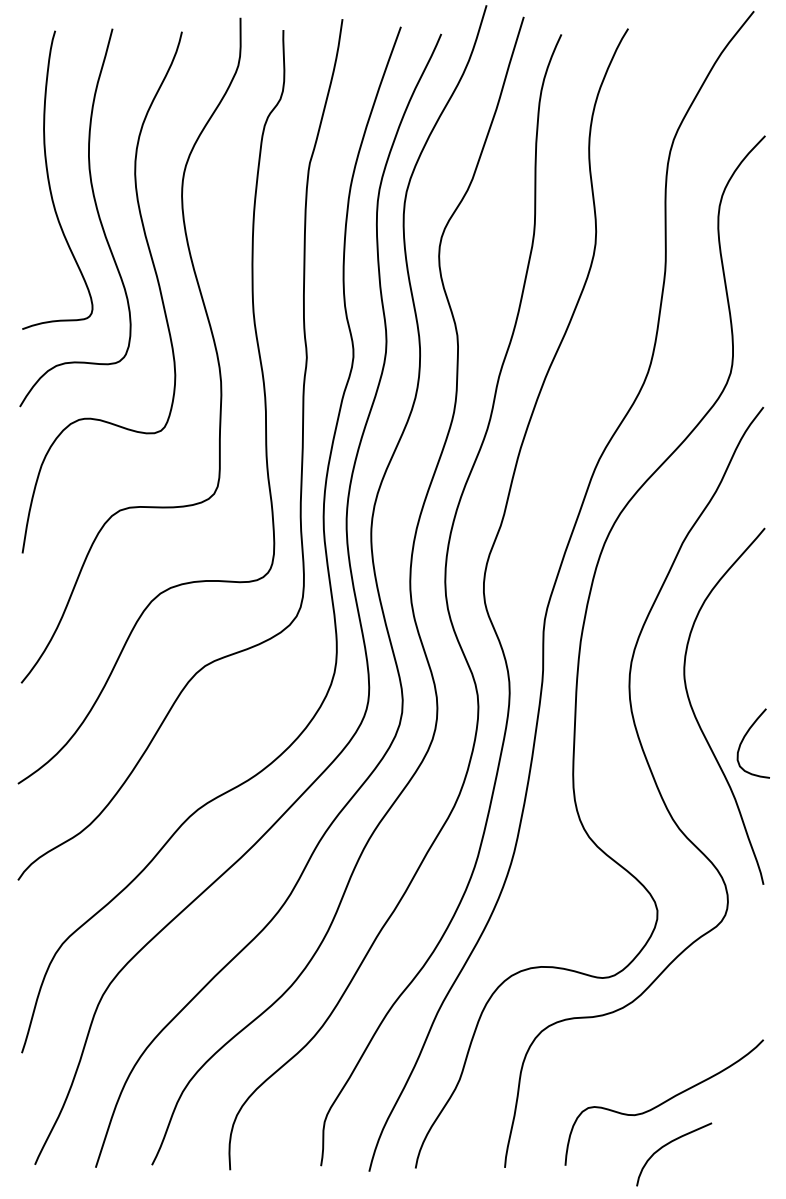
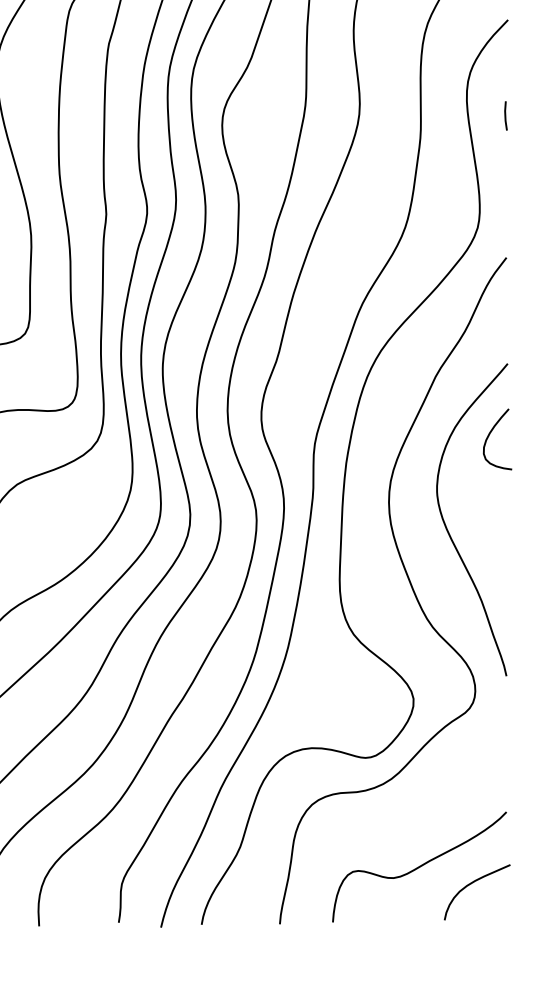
line: (762, 245) -> (505, 116), added
curve: (744, 738) -> (489, 434), moved
curve: (667, 1145) -> (471, 884), moved

